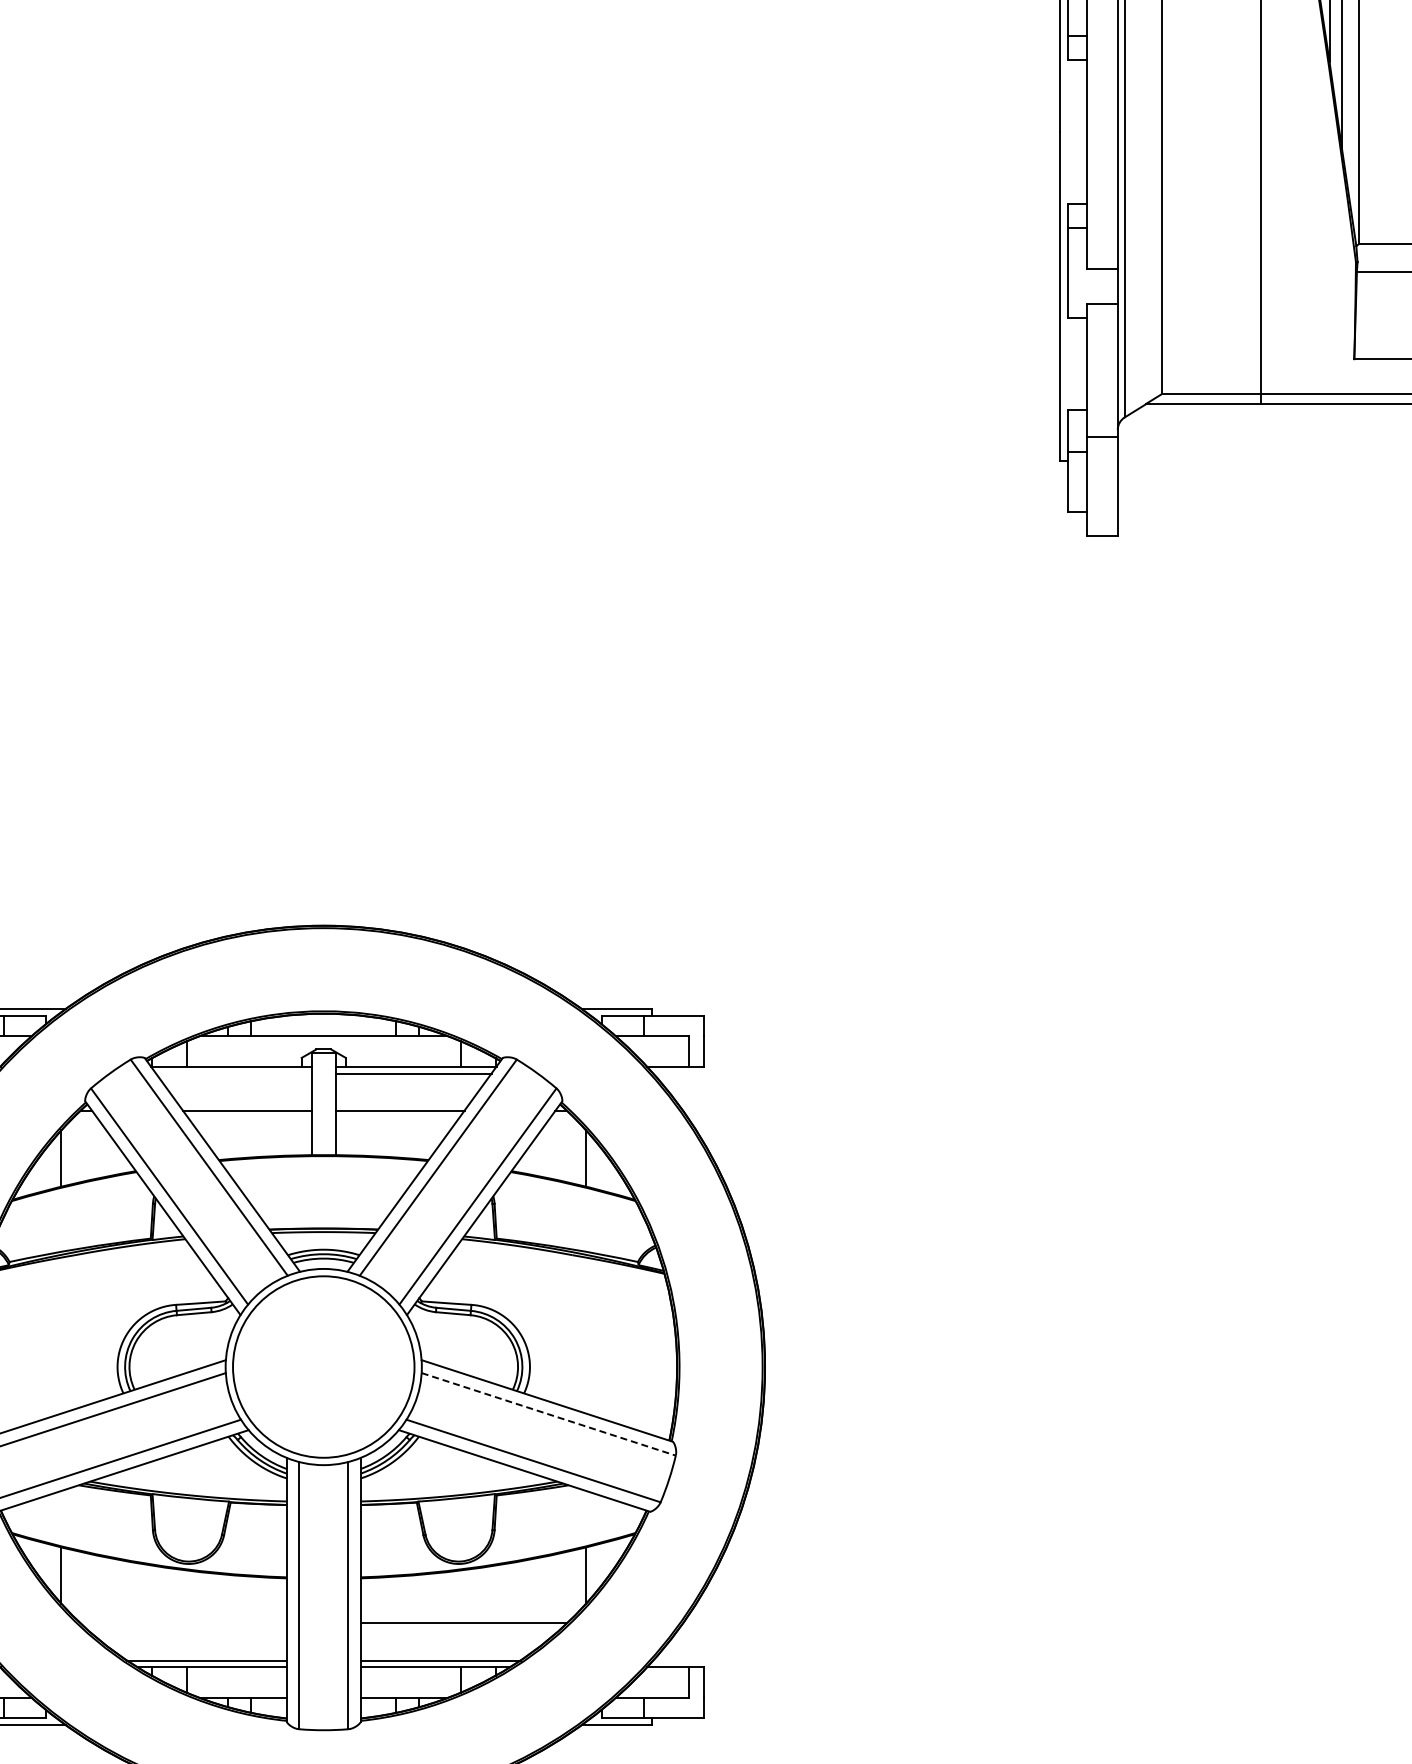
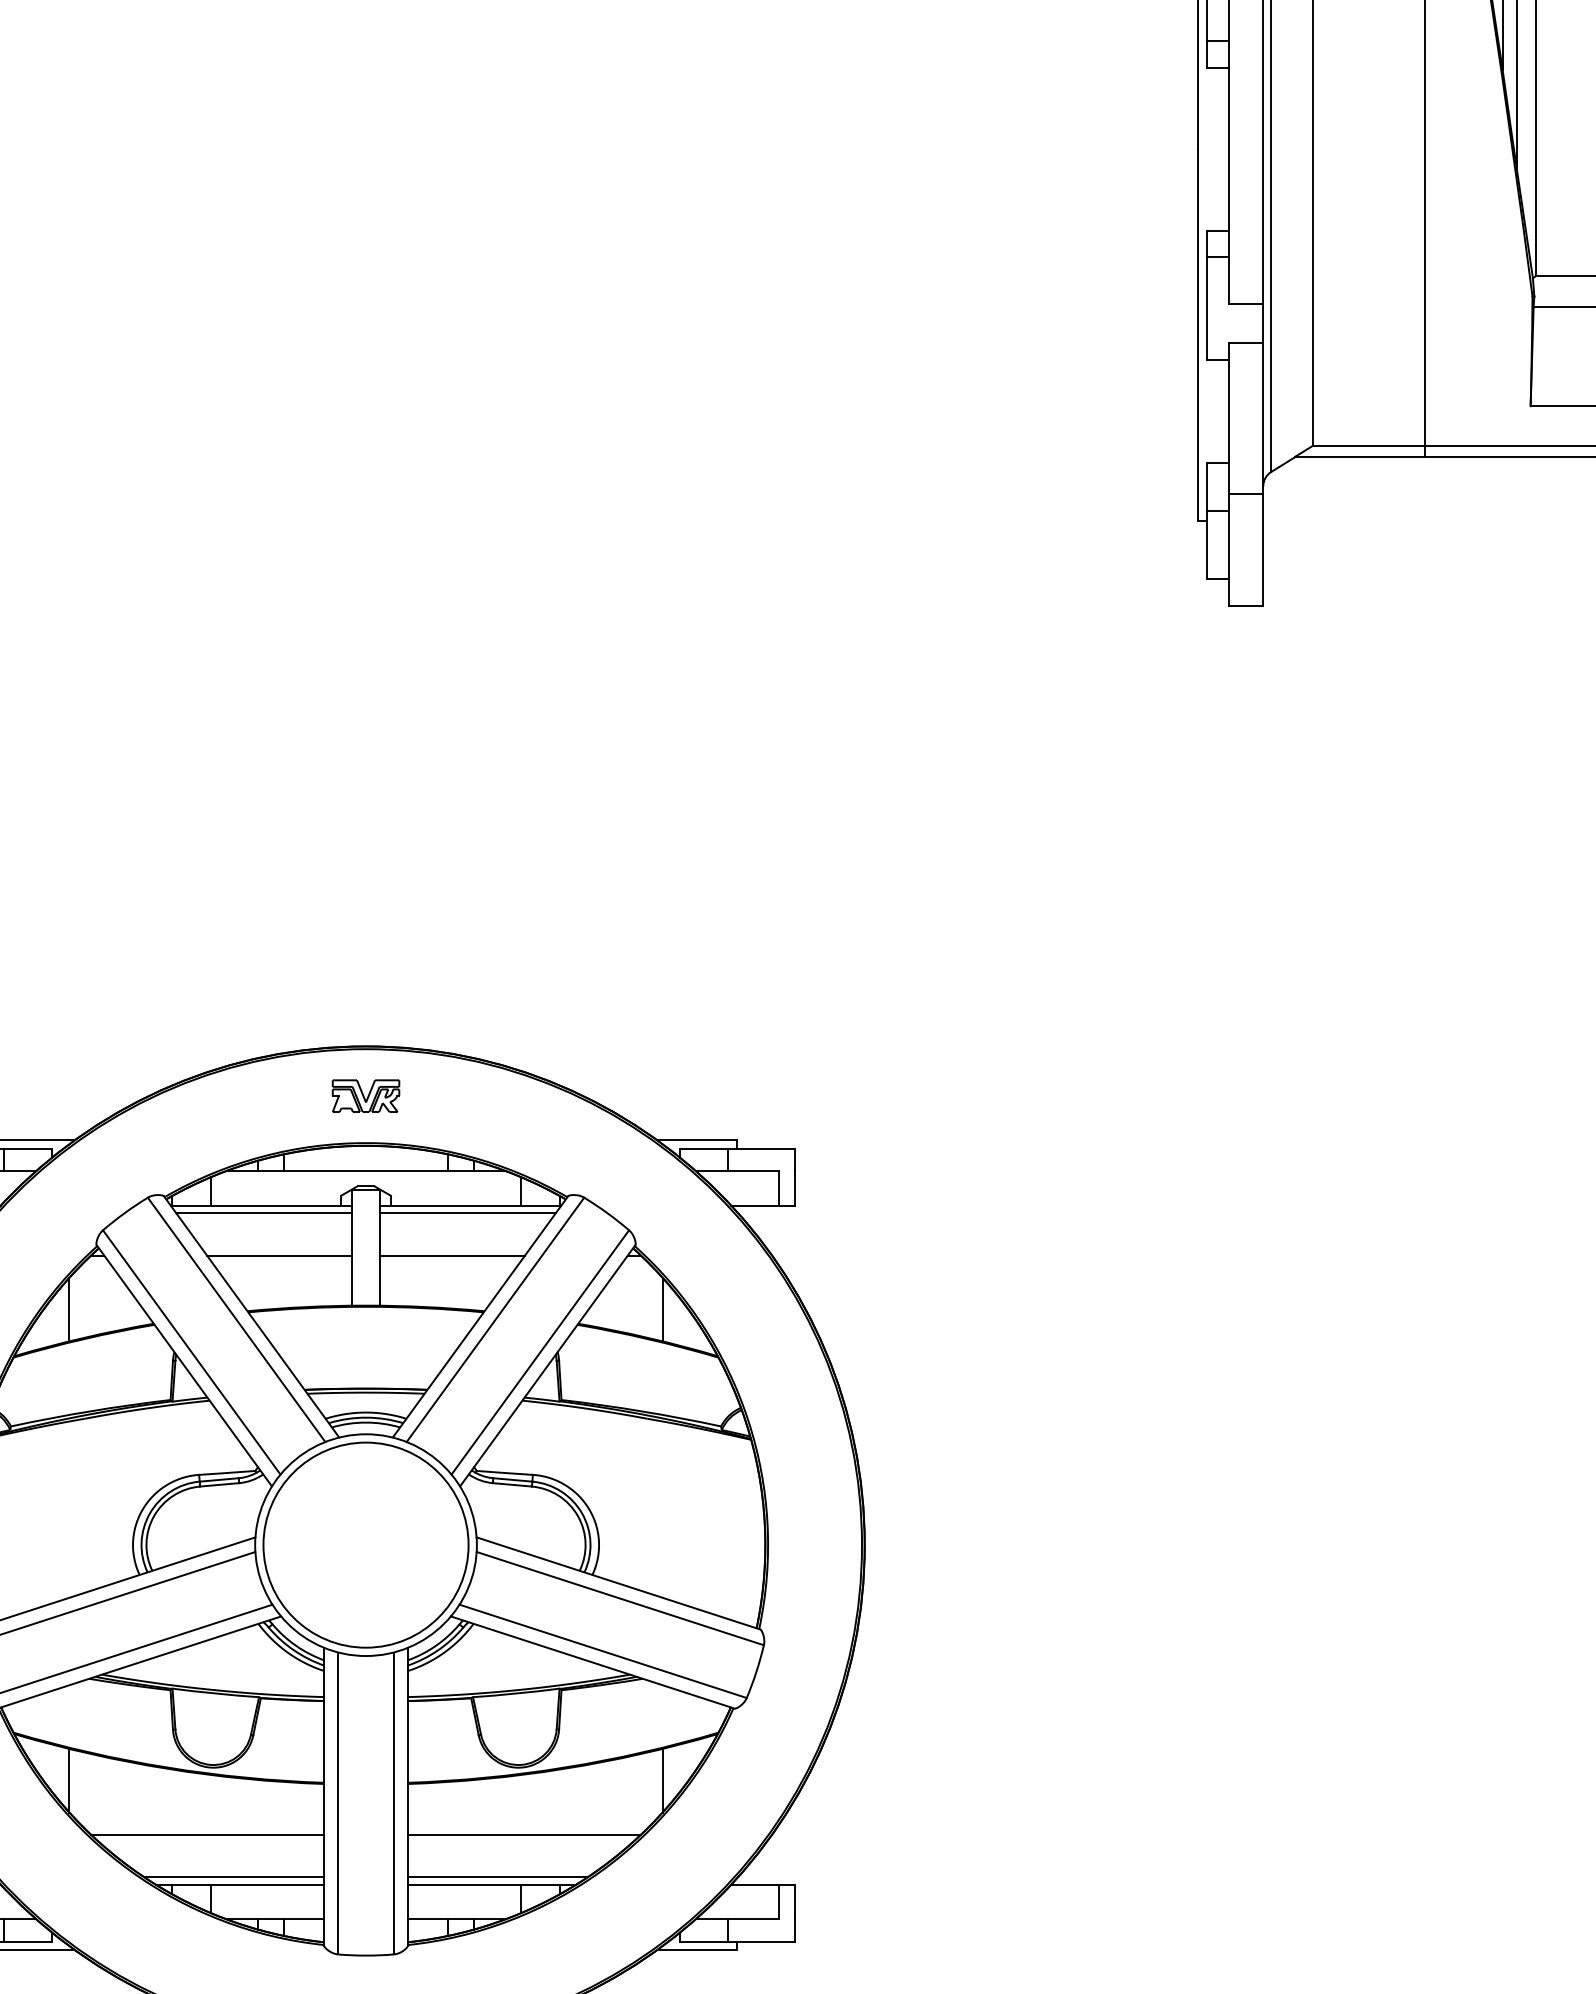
part: (323, 969) -> (365, 1095), added
line: (233, 1073) -> (264, 1213), added
line: (548, 1414) -> (620, 1598), dashed -> solid
line: (183, 1623) -> (207, 1834), added

